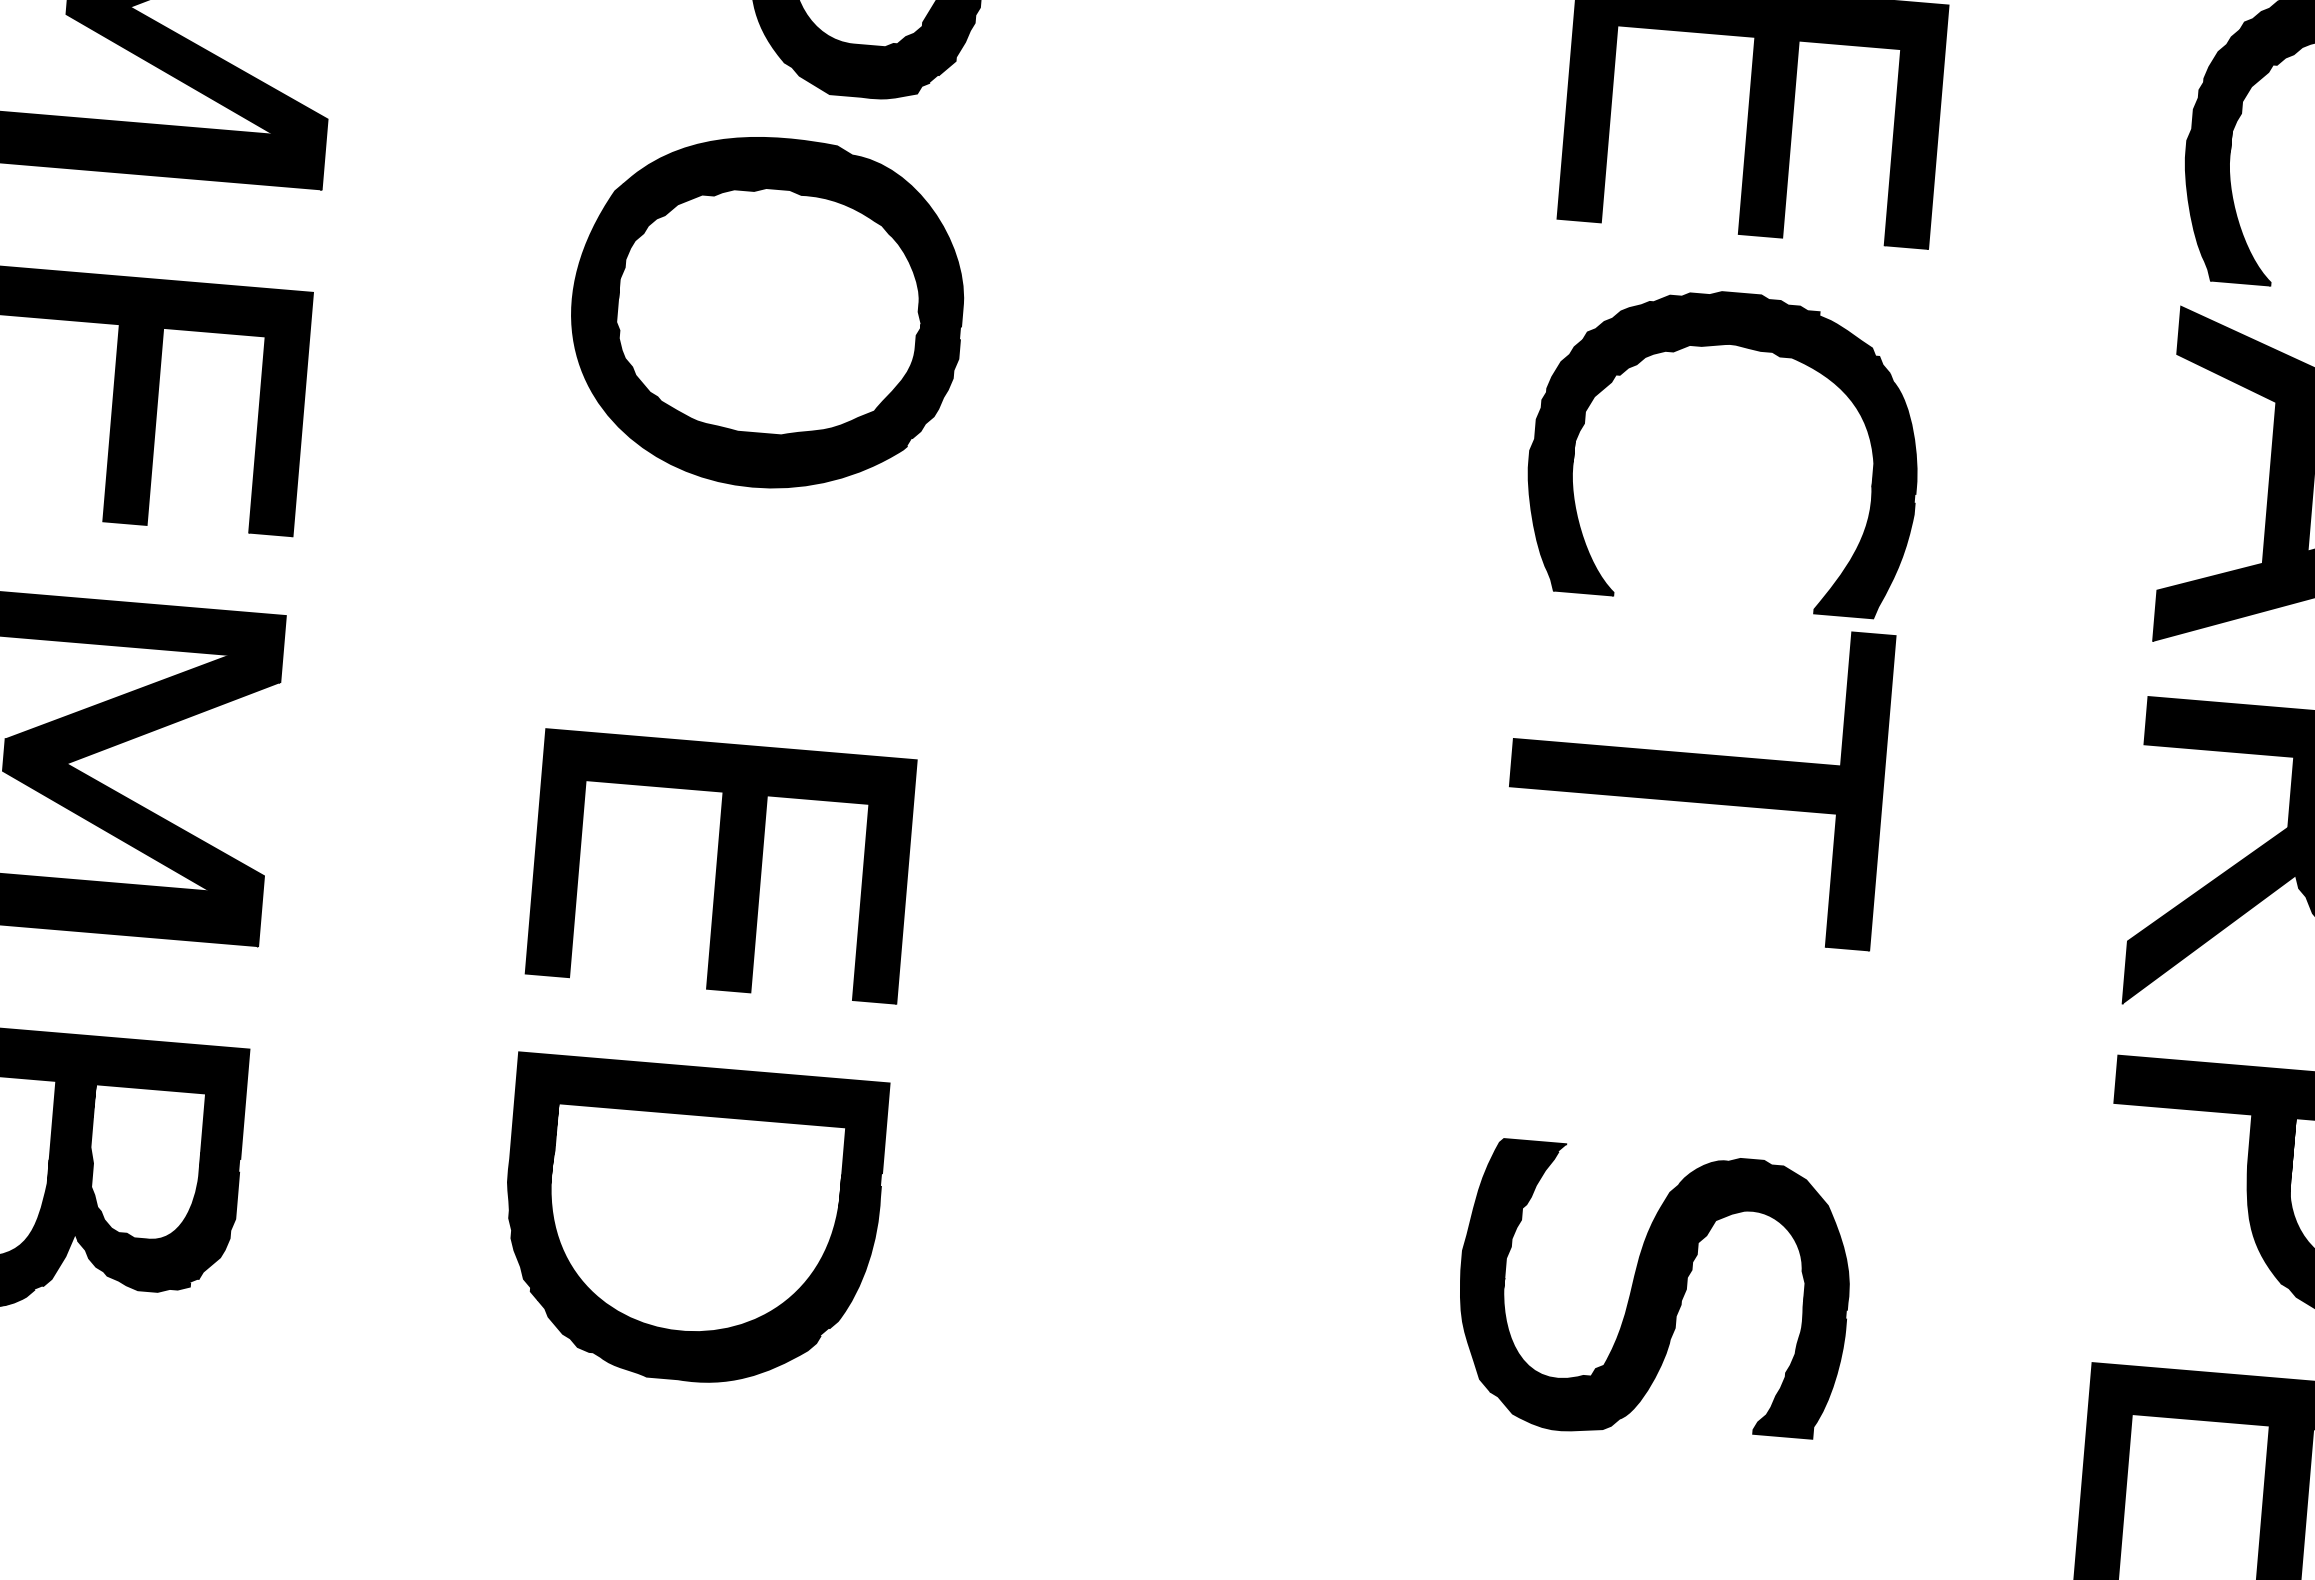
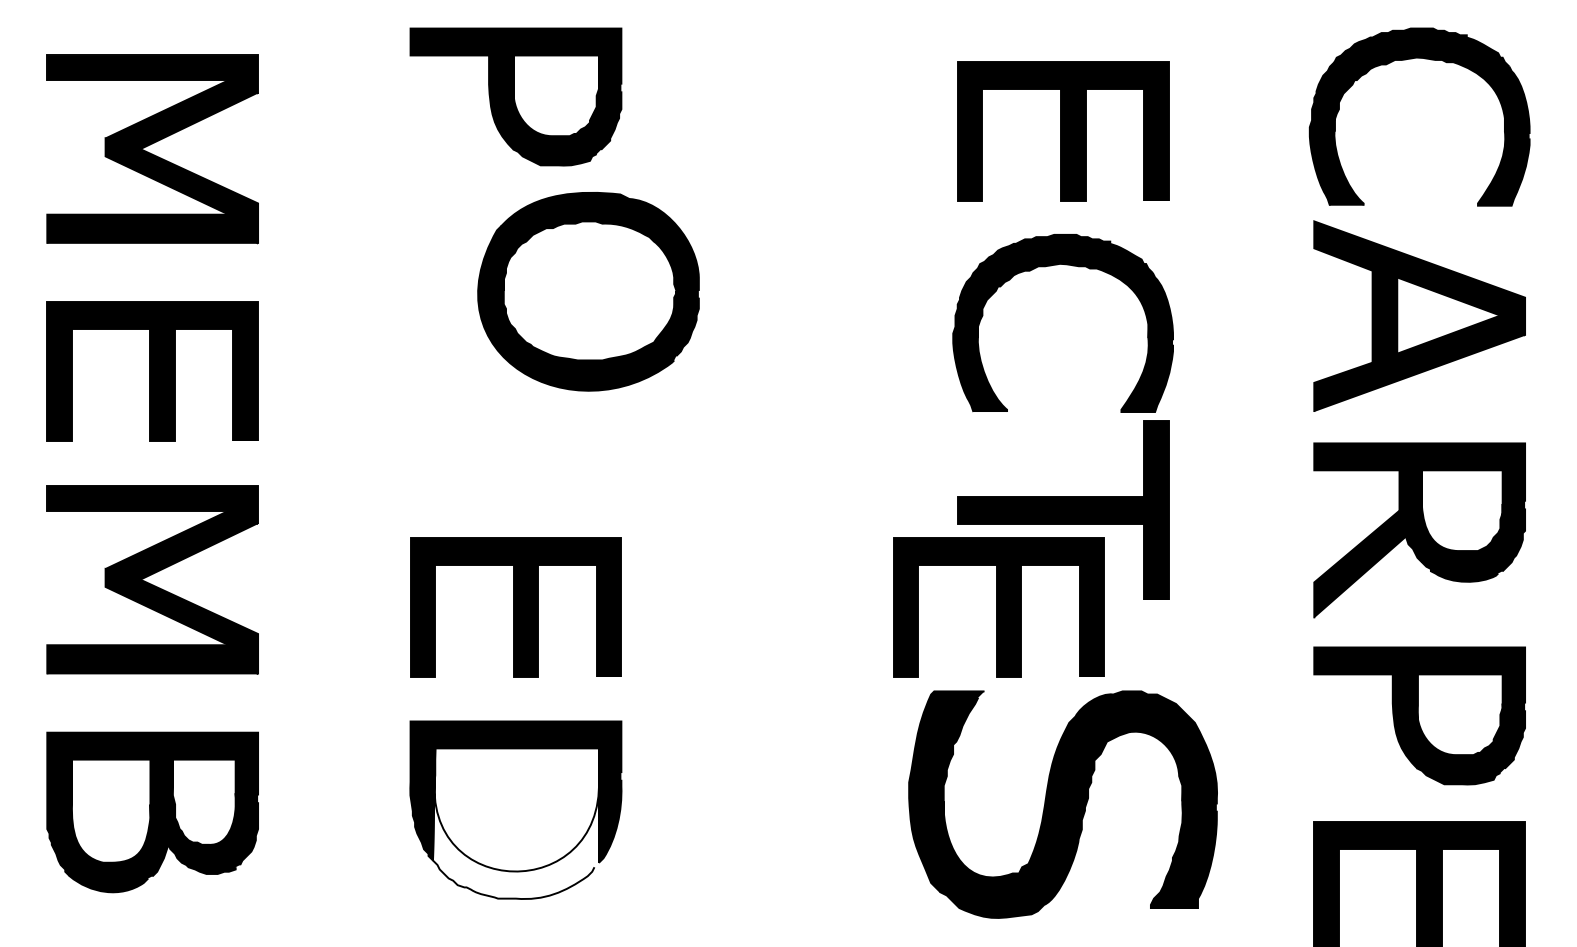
part: (766, 312) -> (588, 291), moved
part: (1569, 938) -> (998, 607), added
fill: (690, 1247) -> (516, 823), removed
part: (1654, 1294) -> (1063, 804), size x1.4

